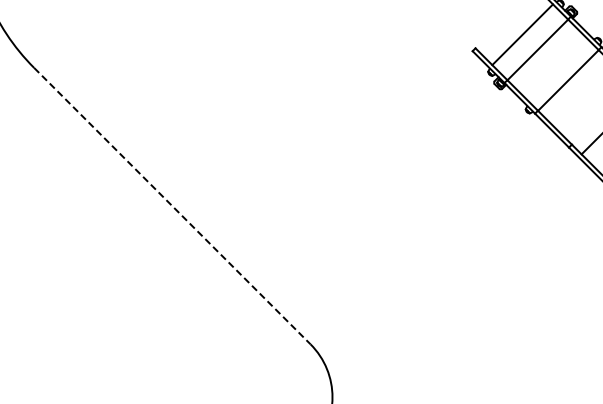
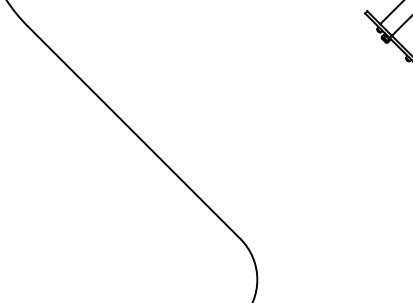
line: (172, 206) -> (134, 132), dashed -> solid

